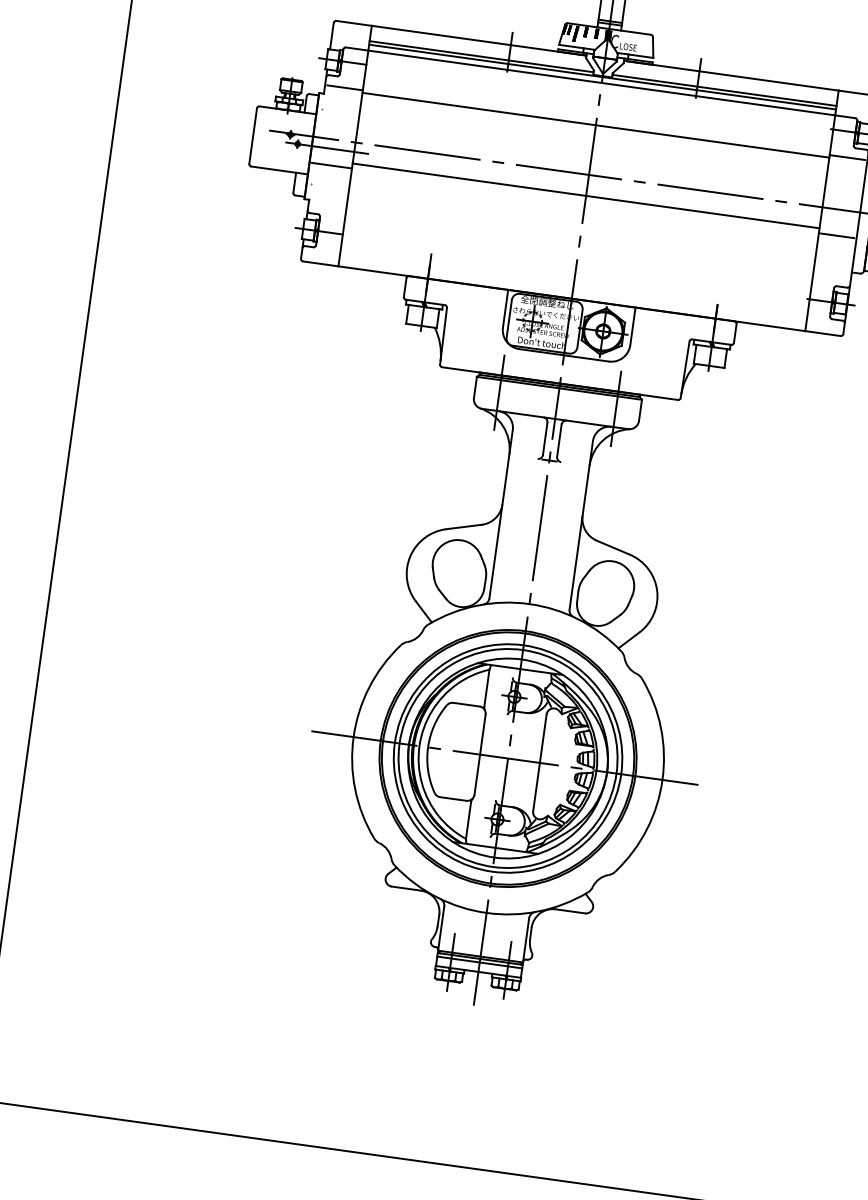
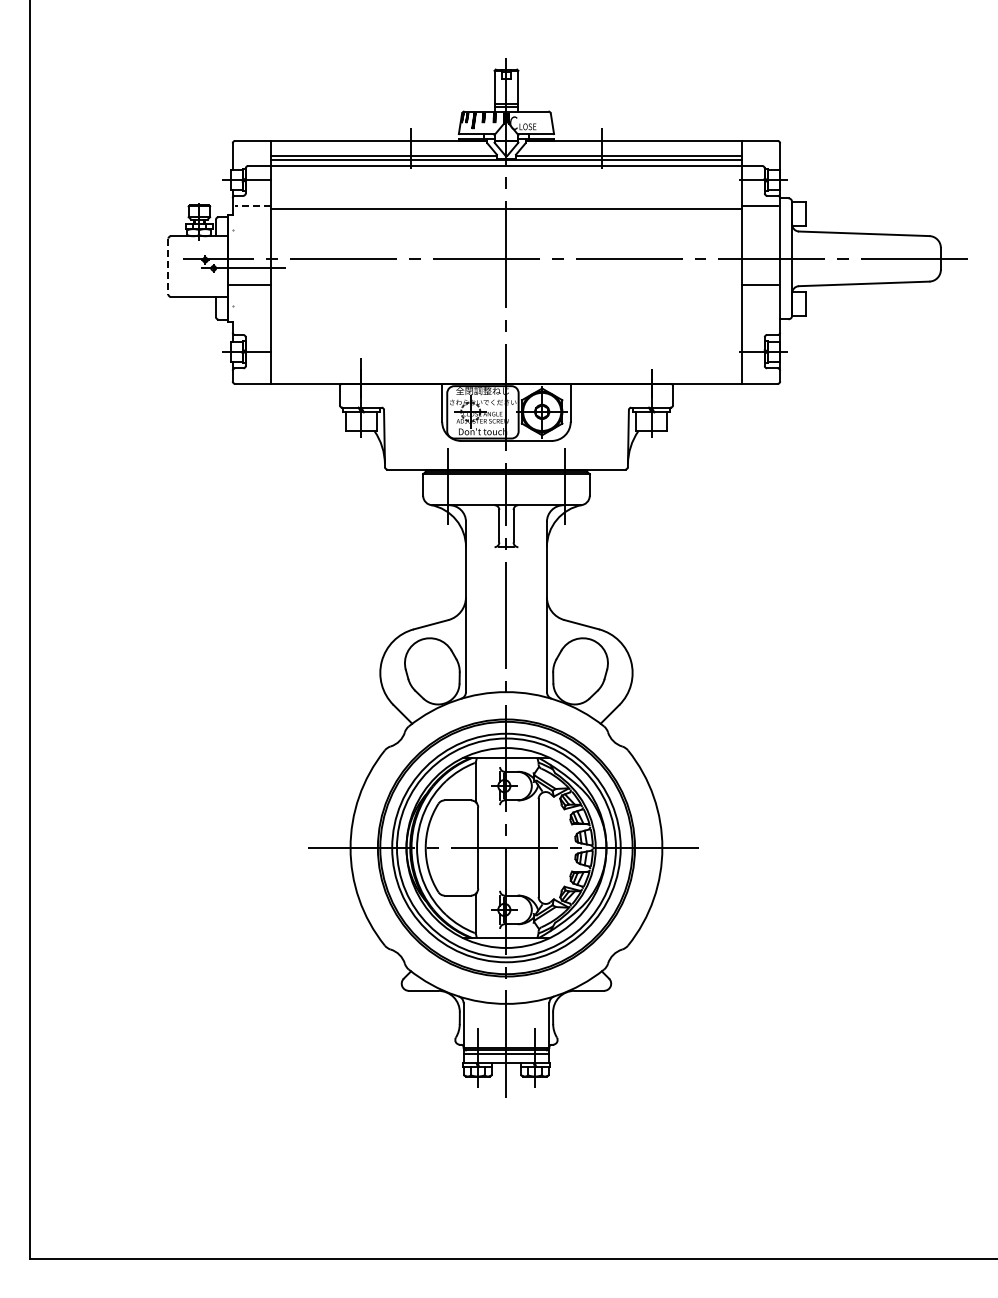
line: (344, 88) -> (252, 206), solid -> dashed
line: (253, 136) -> (168, 266), solid -> dashed
line: (586, 196) -> (506, 280), removed

